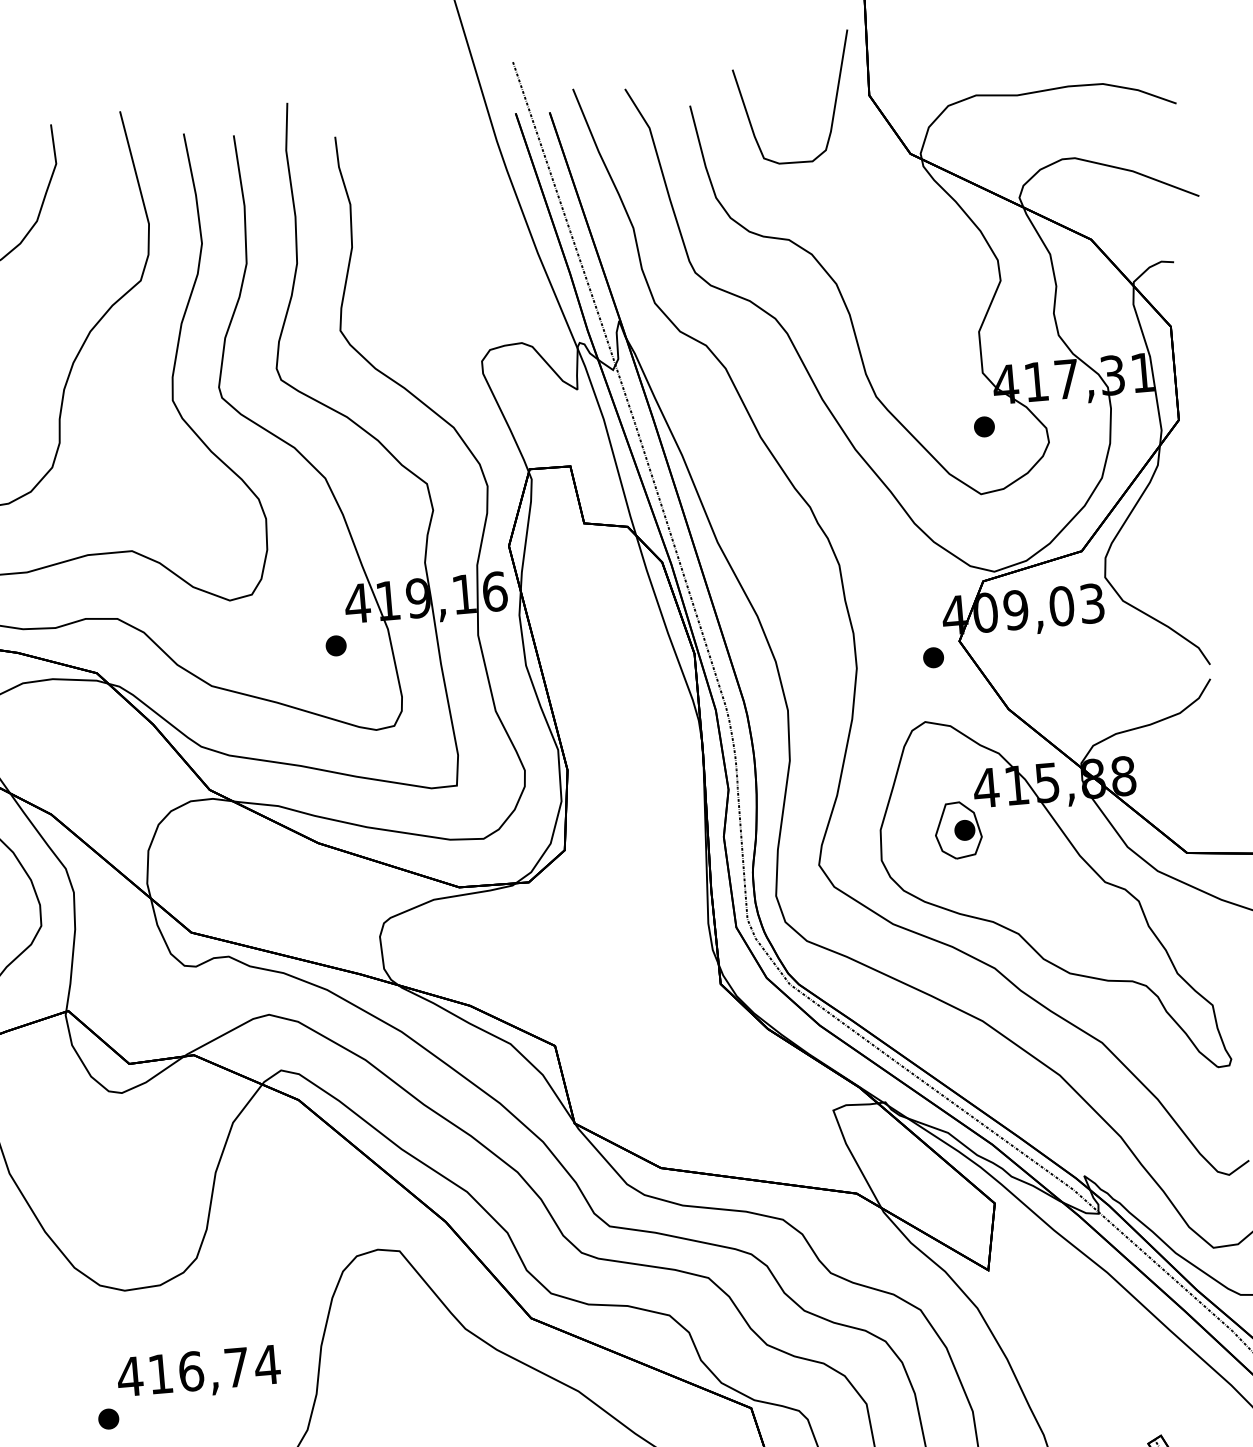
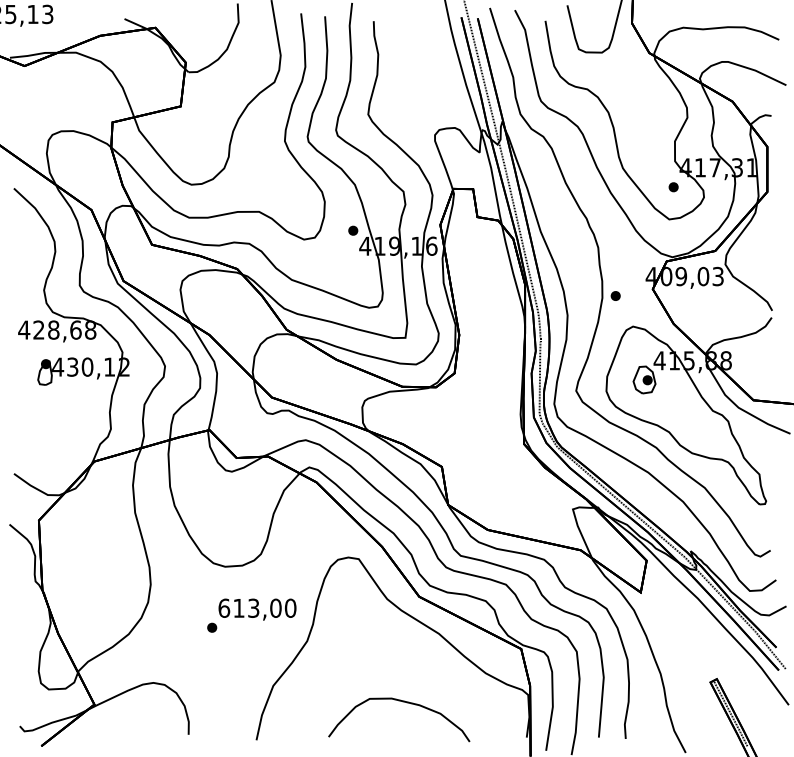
part: (336, 645) -> (353, 230), moved
part: (933, 656) -> (615, 295), moved
text: (198, 1369) -> (257, 607), 416,74 -> 613,00

